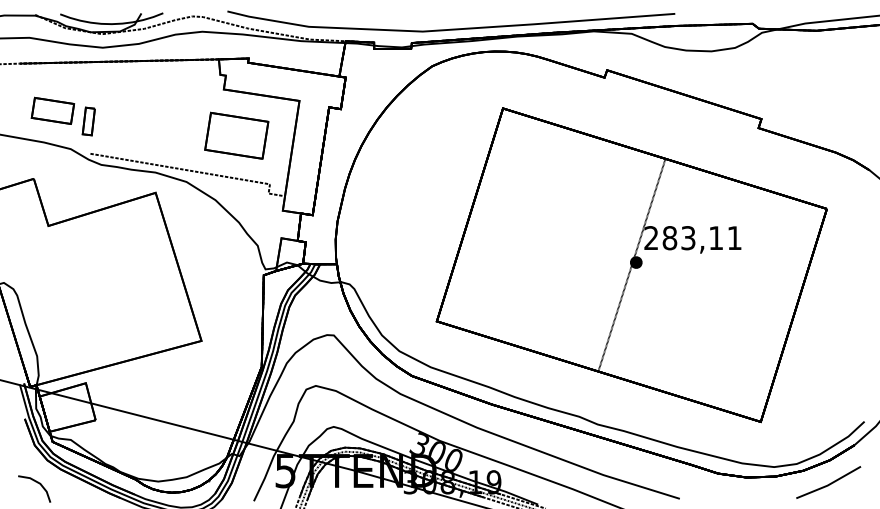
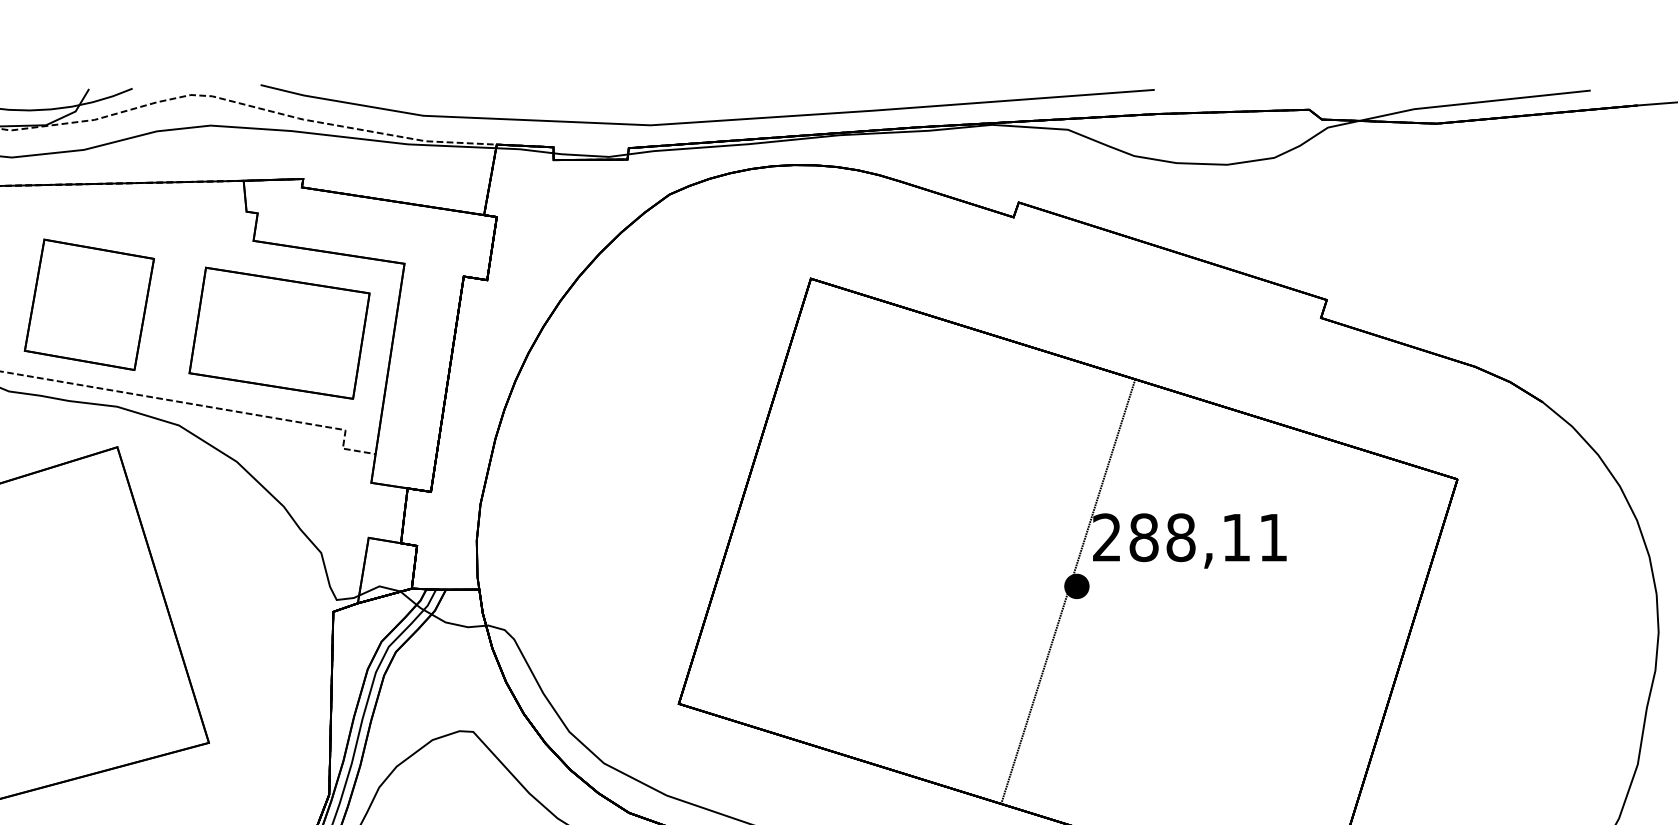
part: (141, 121) -> (89, 304), added
part: (236, 135) -> (278, 332), size x1.43
text: (688, 238) -> (1181, 538), 283,11 -> 288,11

